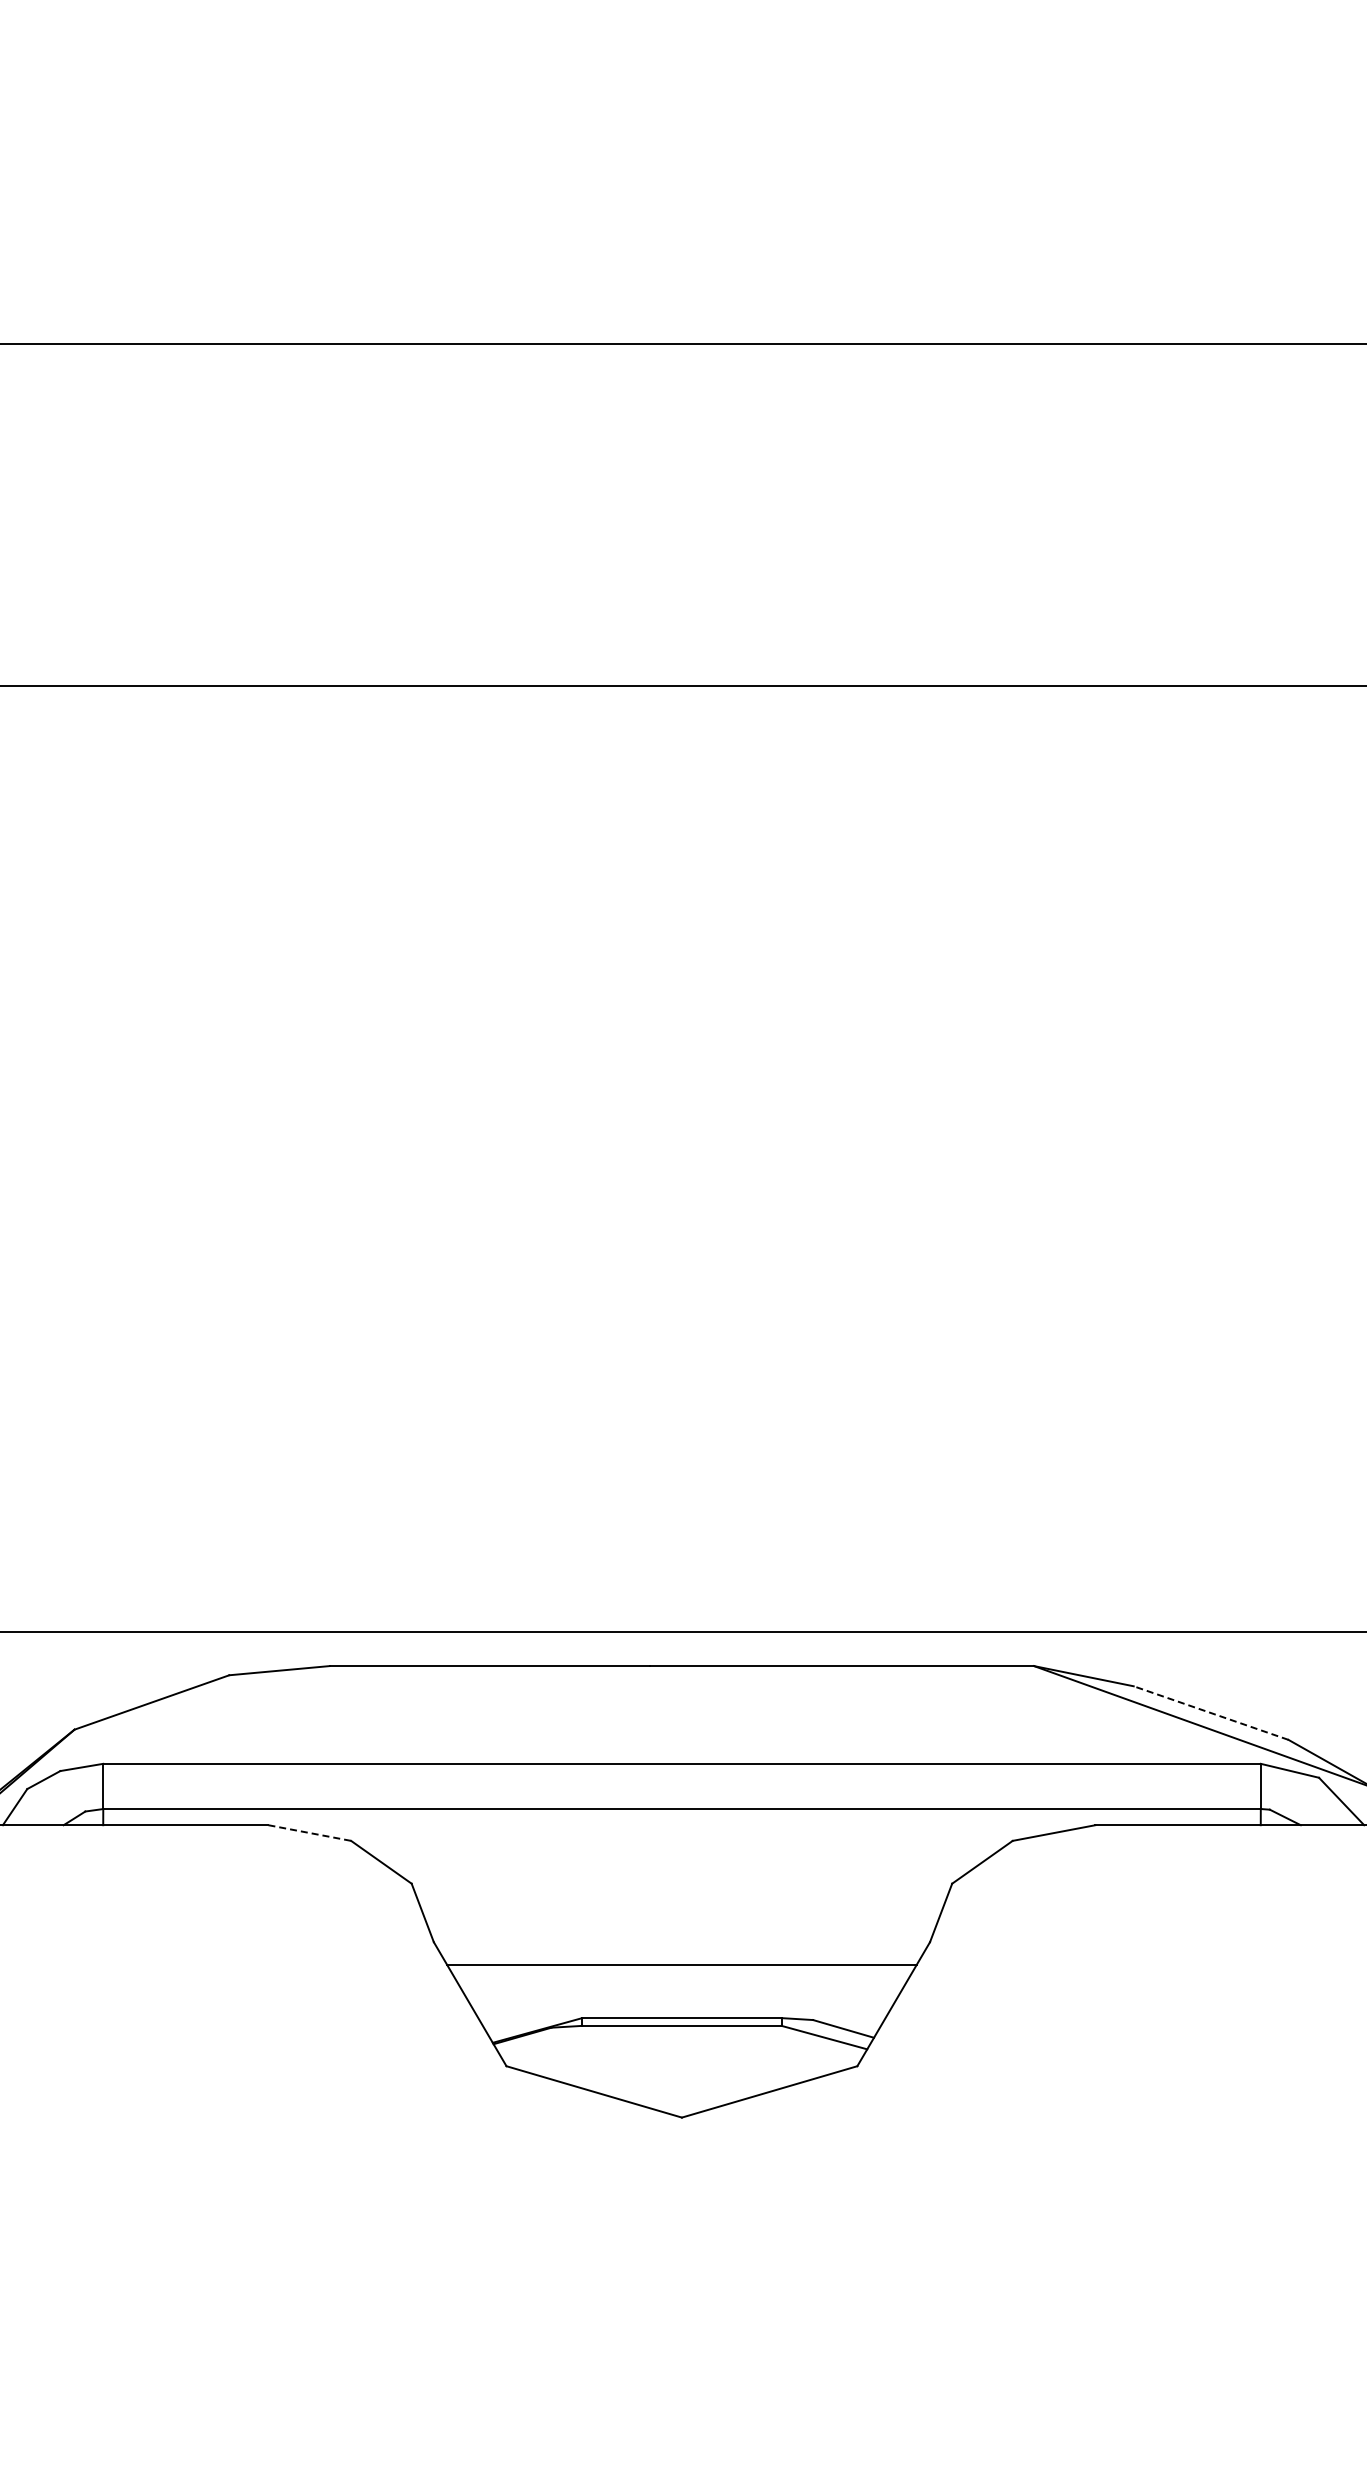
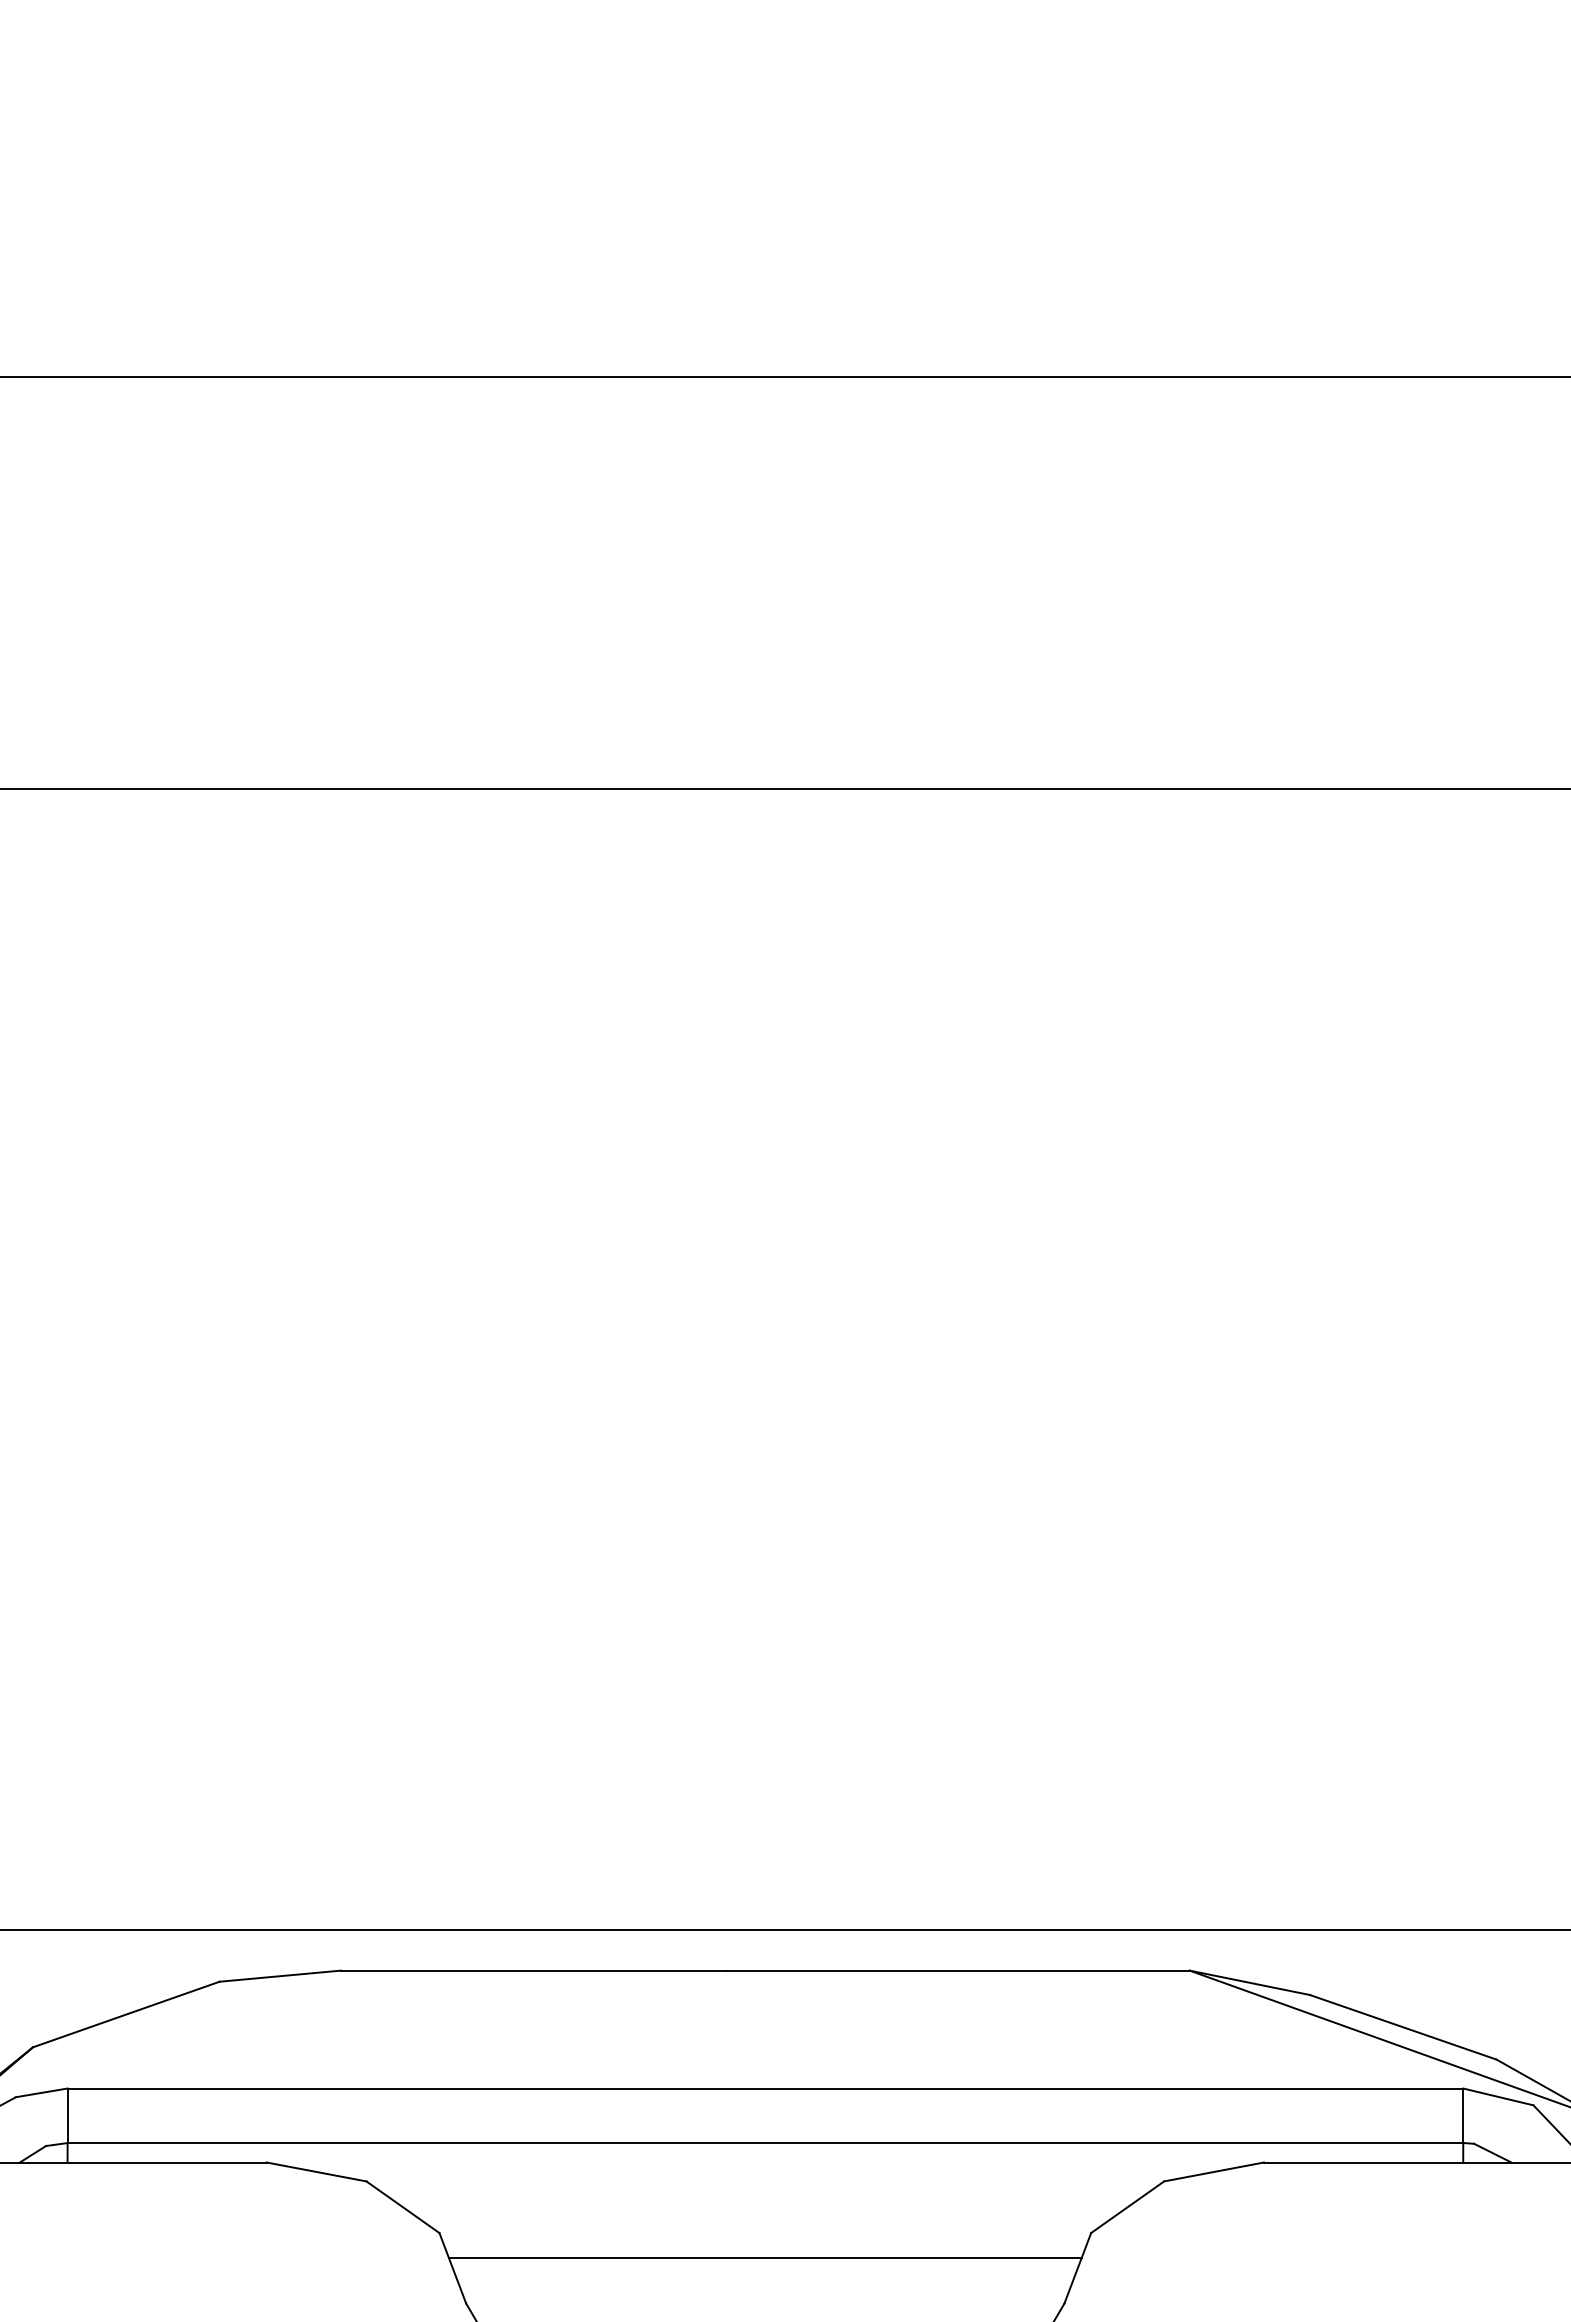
line: (1211, 1713) -> (1403, 2027), dashed -> solid
line: (310, 1833) -> (317, 2172), dashed -> solid
line: (681, 1904) -> (764, 2258), added

